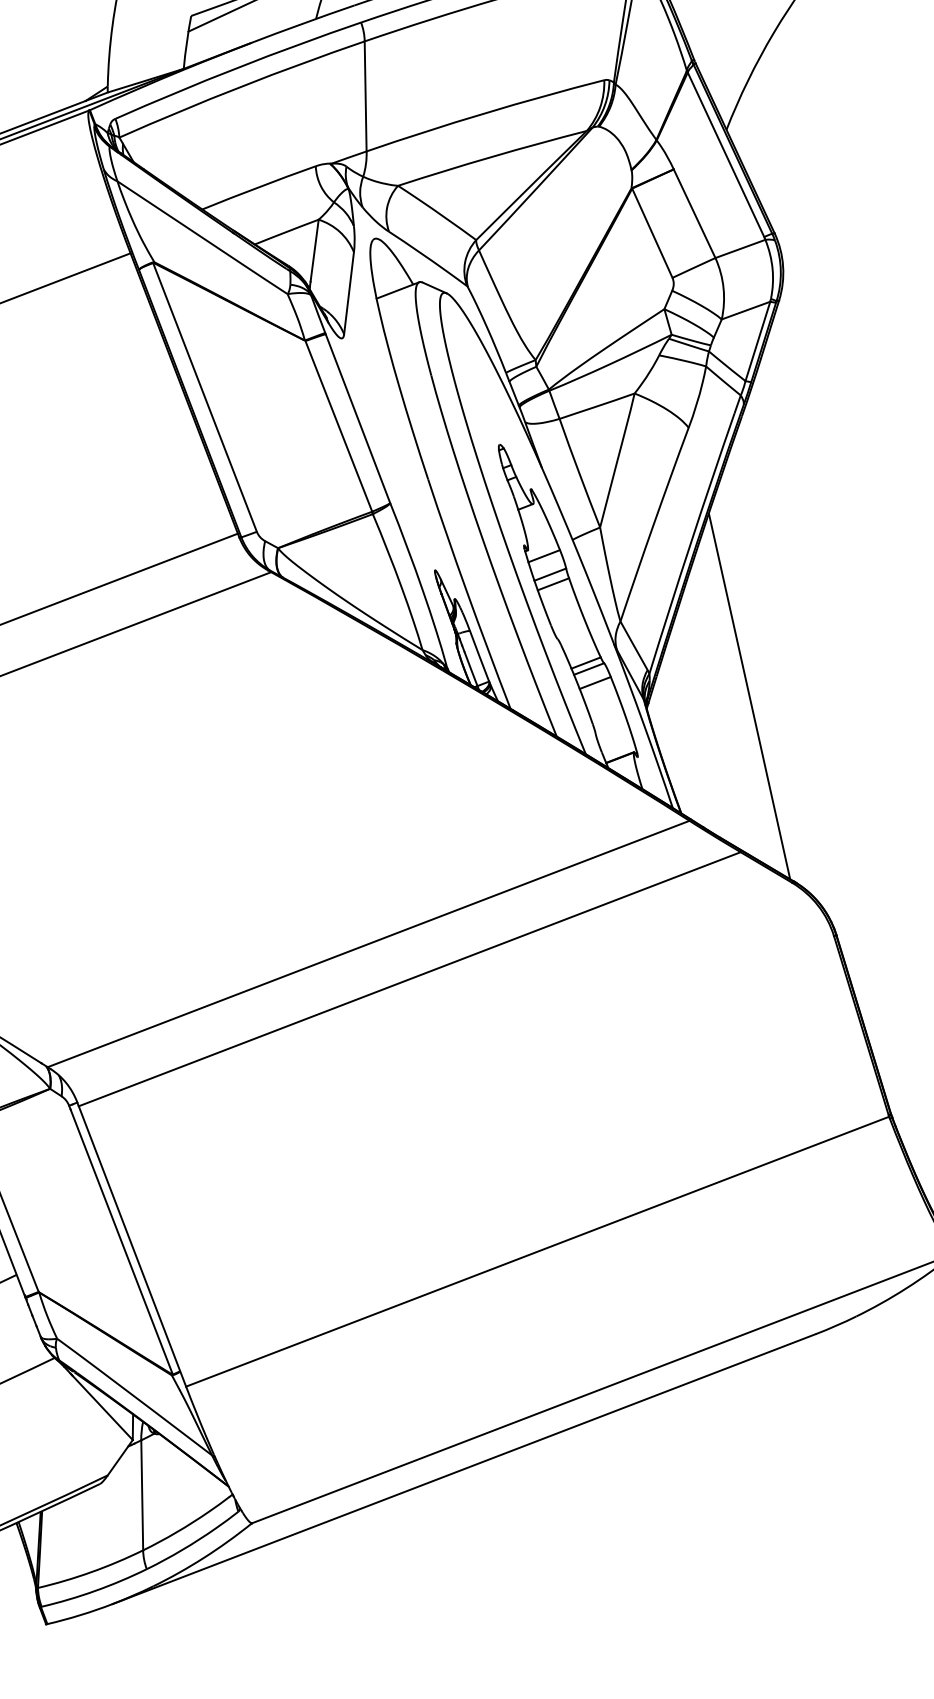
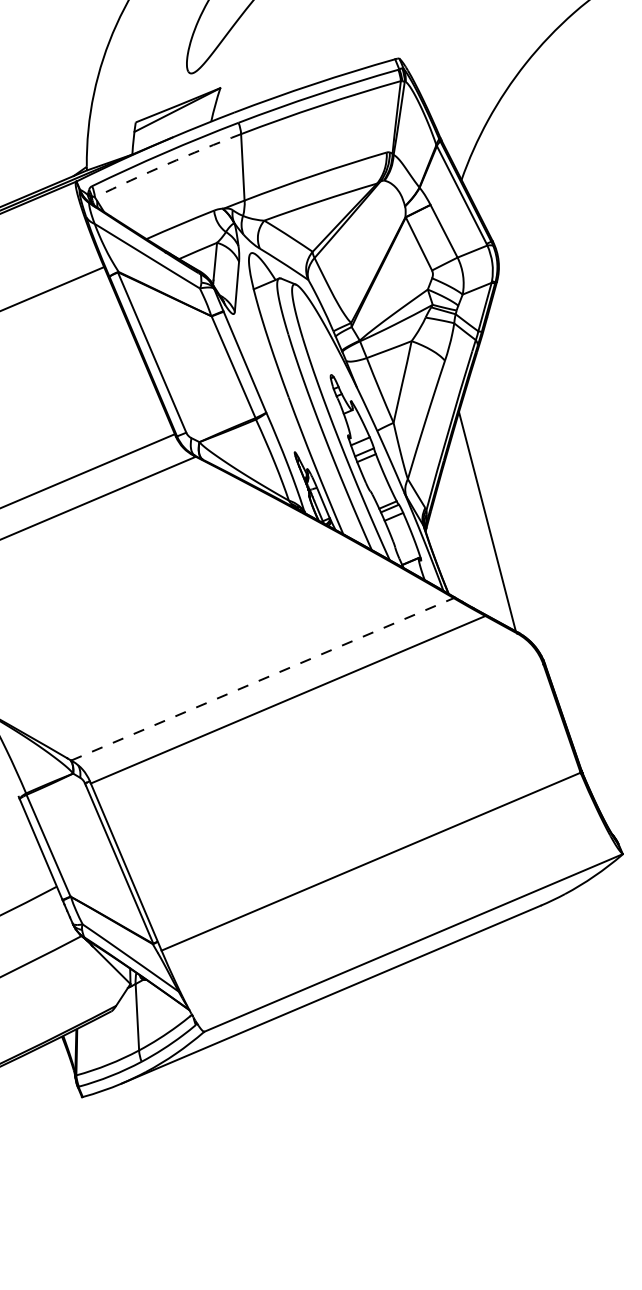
arc: (241, 87) -> (167, 164), solid -> dashed
line: (368, 944) -> (262, 679), solid -> dashed

